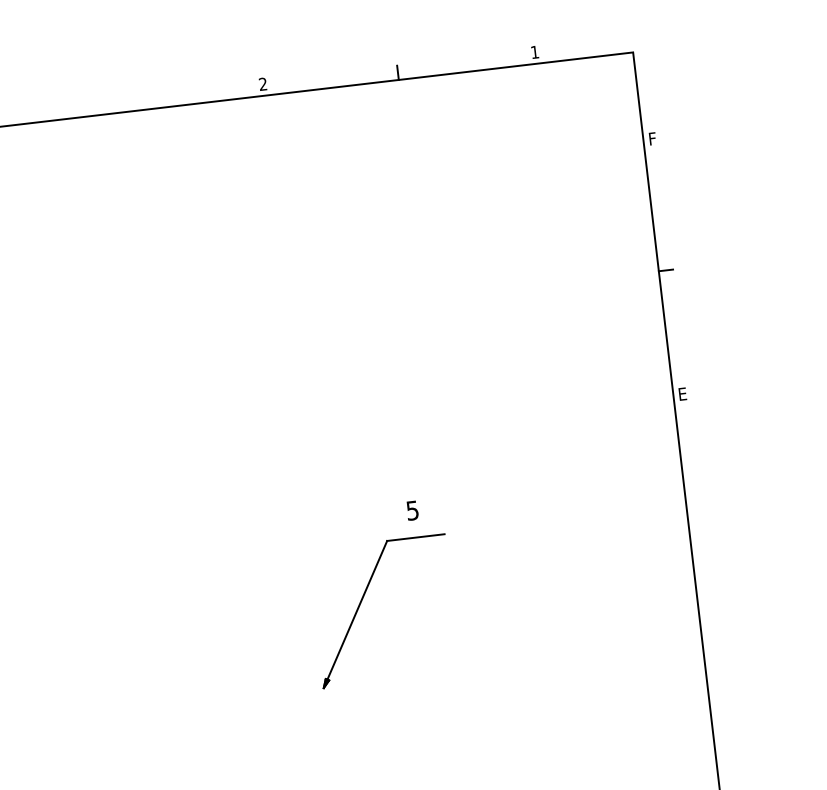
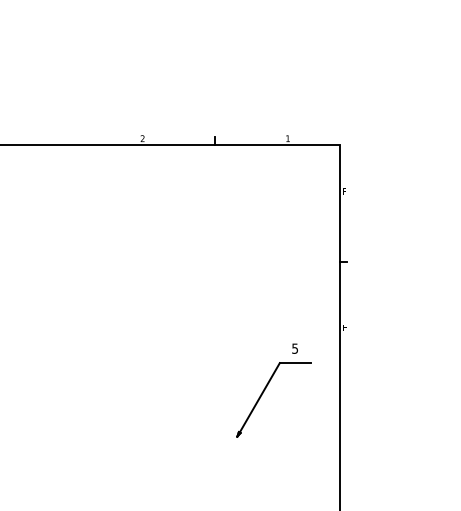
part: (369, 587) -> (267, 386), moved

